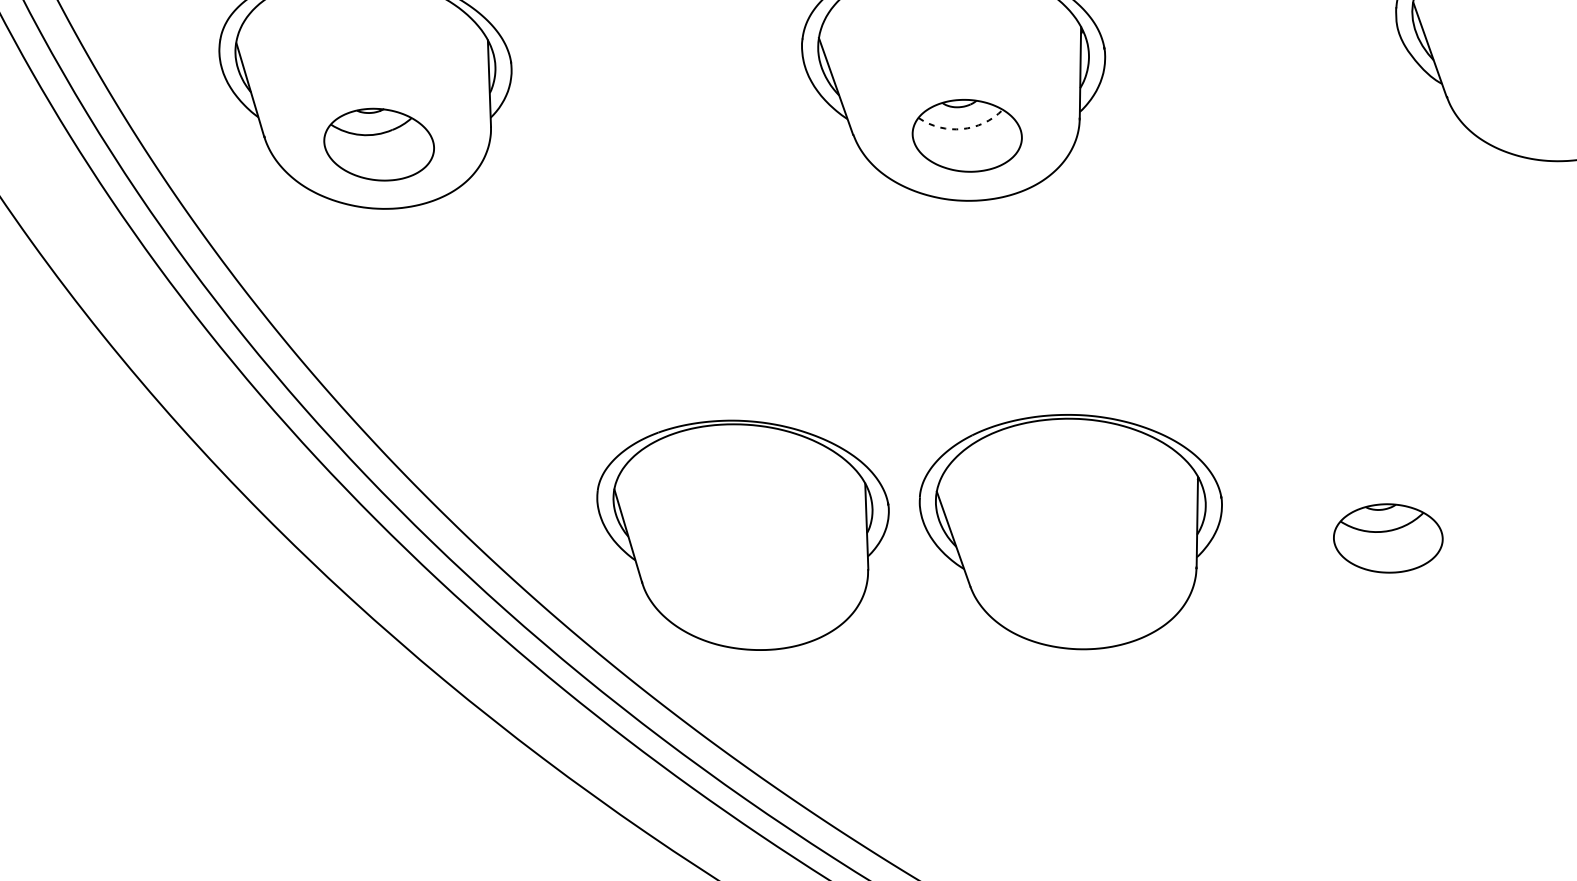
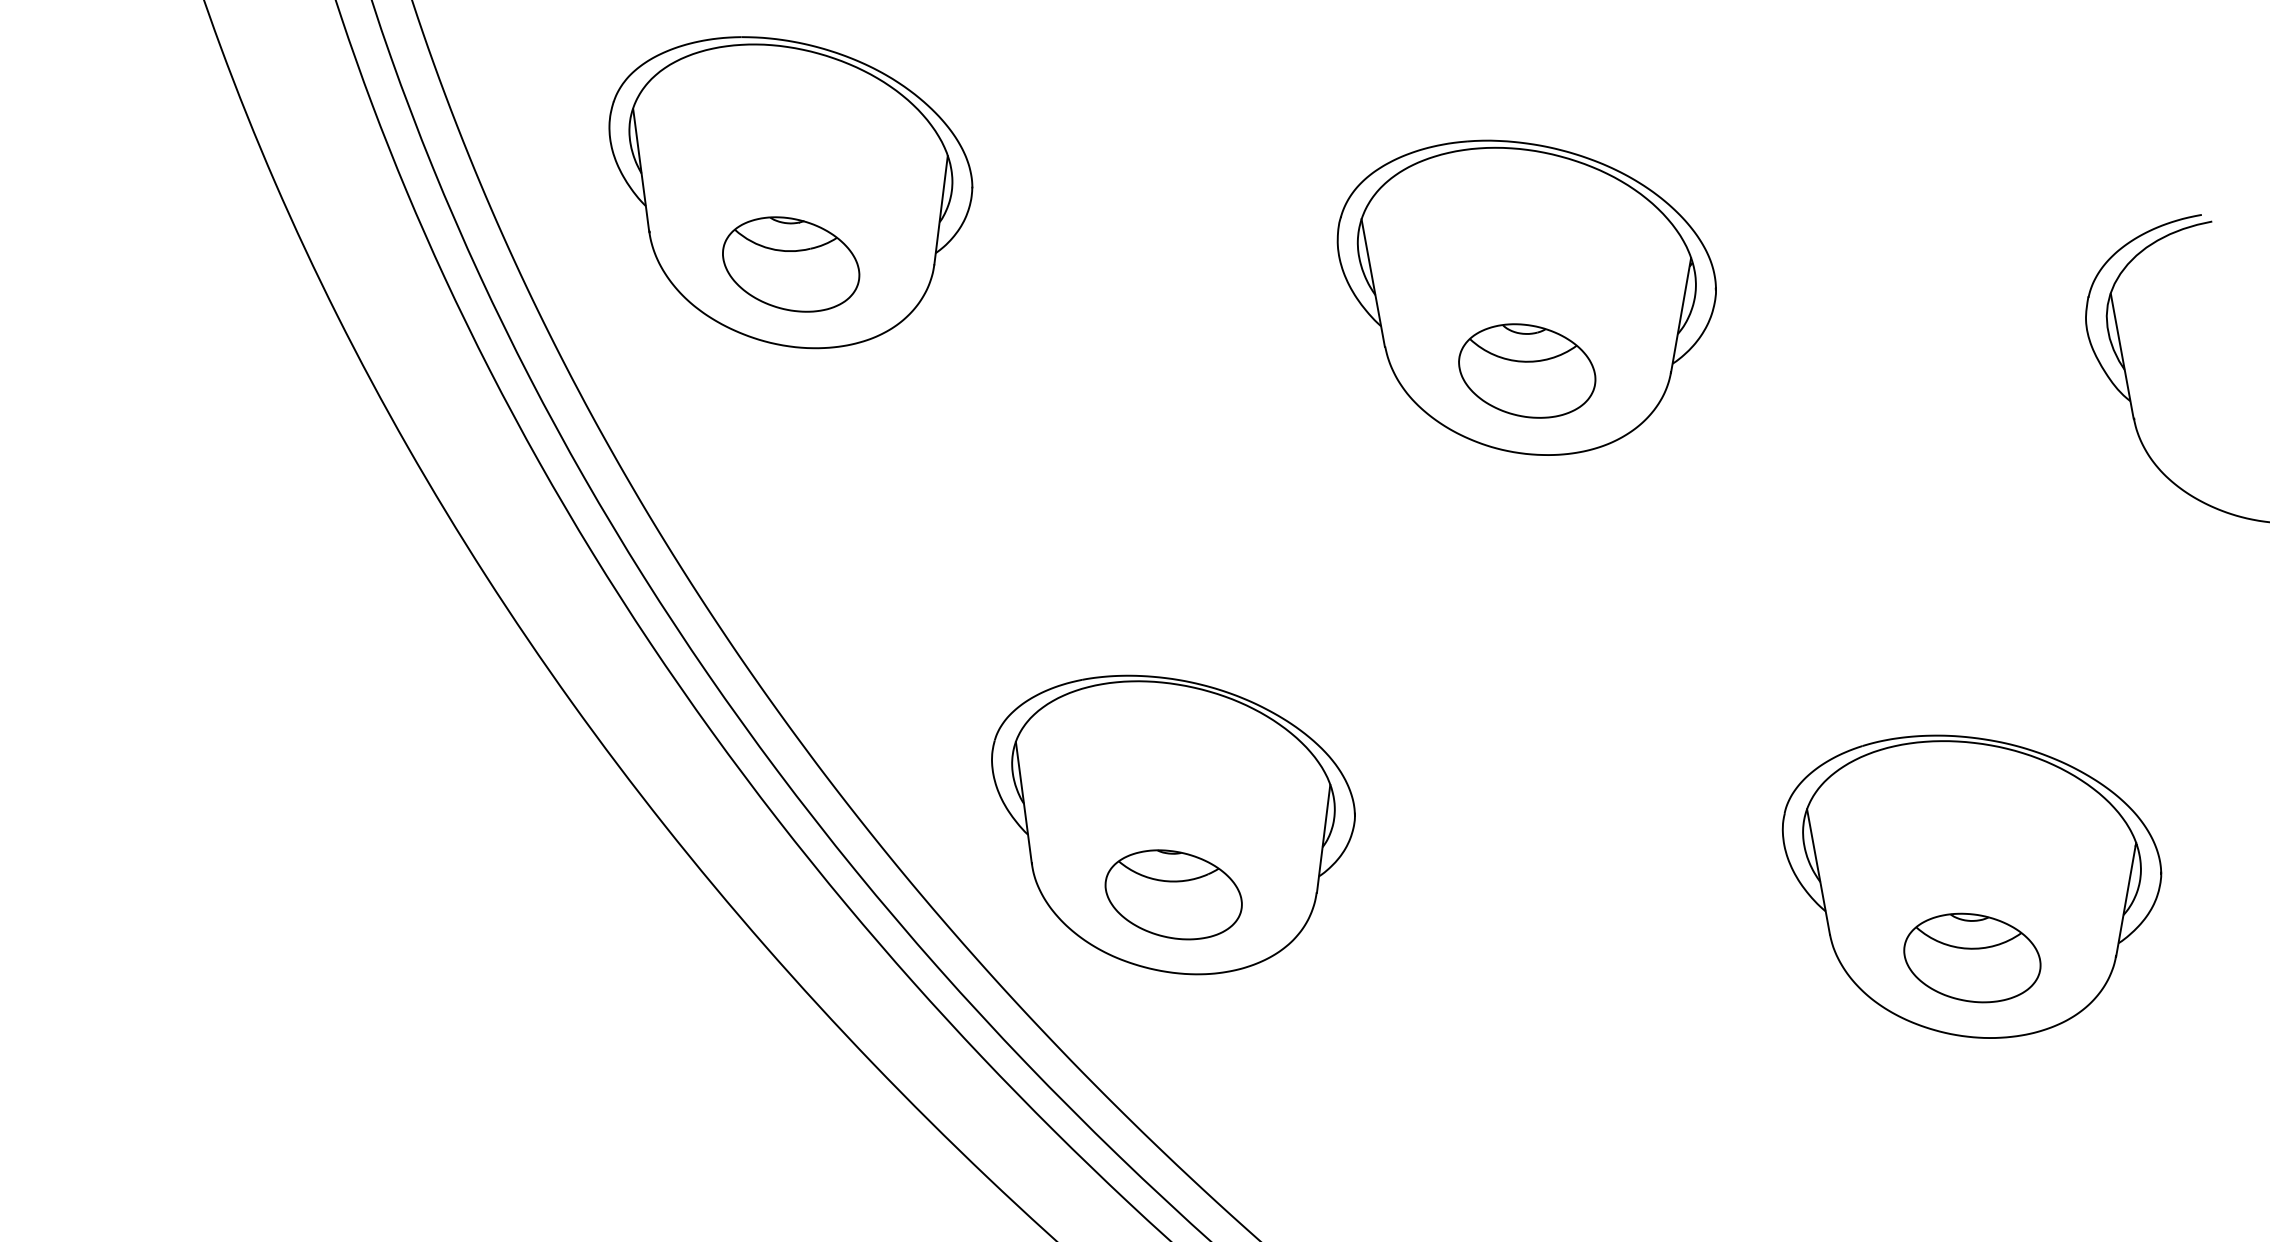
arc: (962, 128) -> (1522, 361), dashed -> solid
part: (1074, 531) -> (1971, 886), moved
part: (756, 588) -> (1173, 894), added

